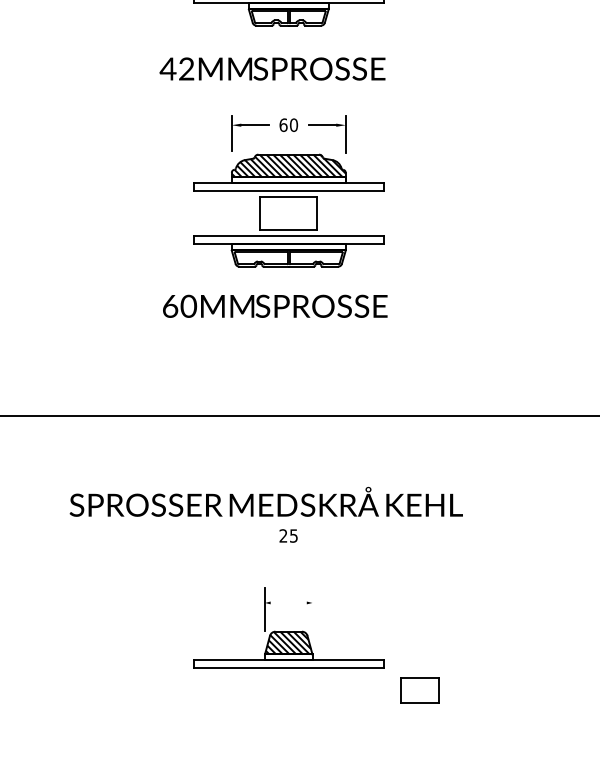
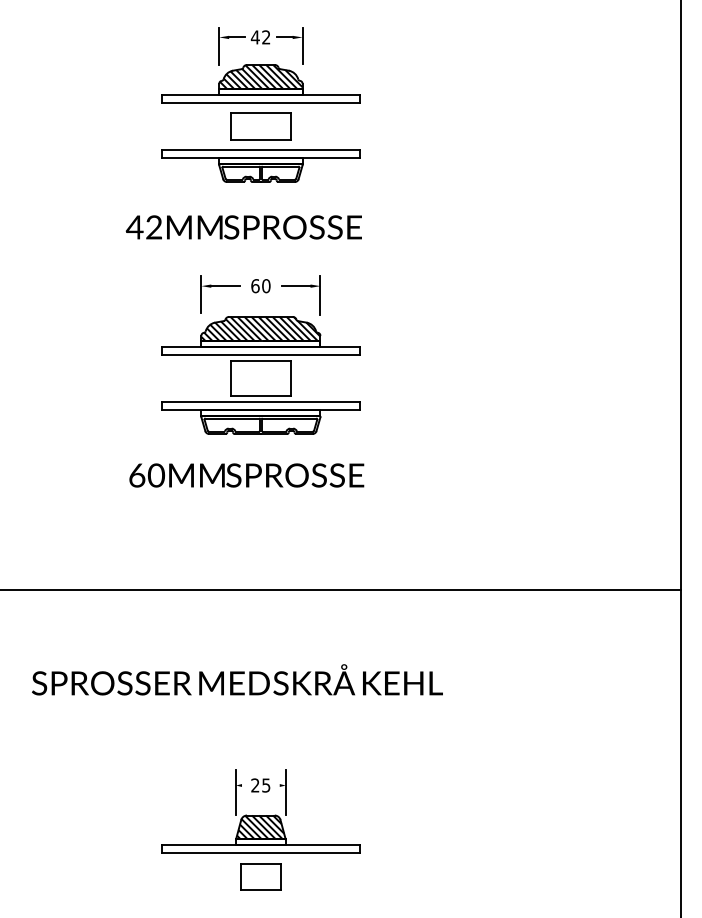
text: (288, 535) -> (260, 785), moved
line: (312, 608) -> (285, 791), added
part: (419, 690) -> (260, 876), moved

